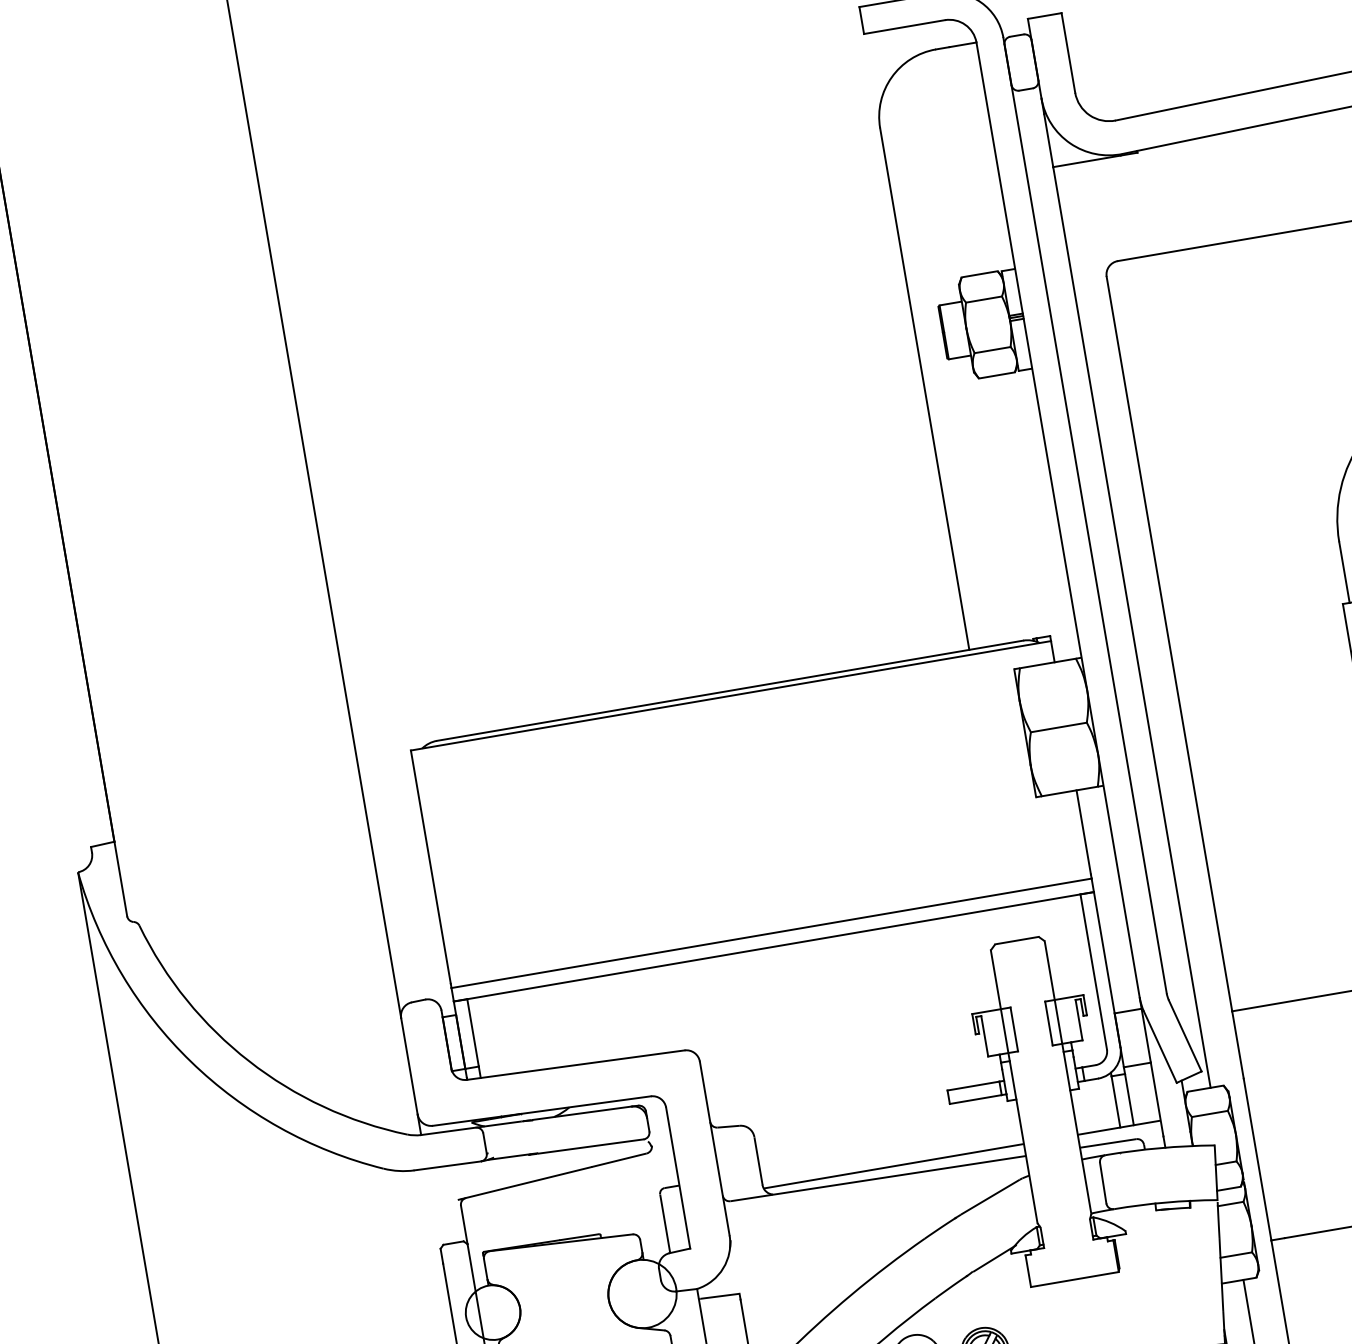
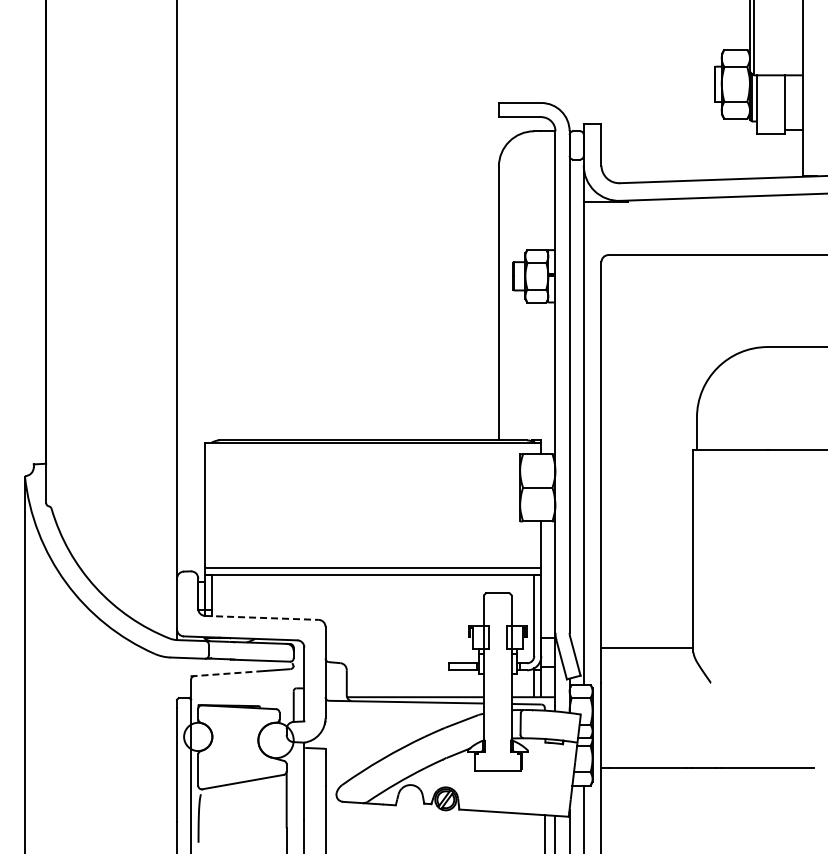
line: (574, 1064) -> (261, 617), solid -> dashed
line: (526, 1182) -> (226, 673), solid -> dashed

